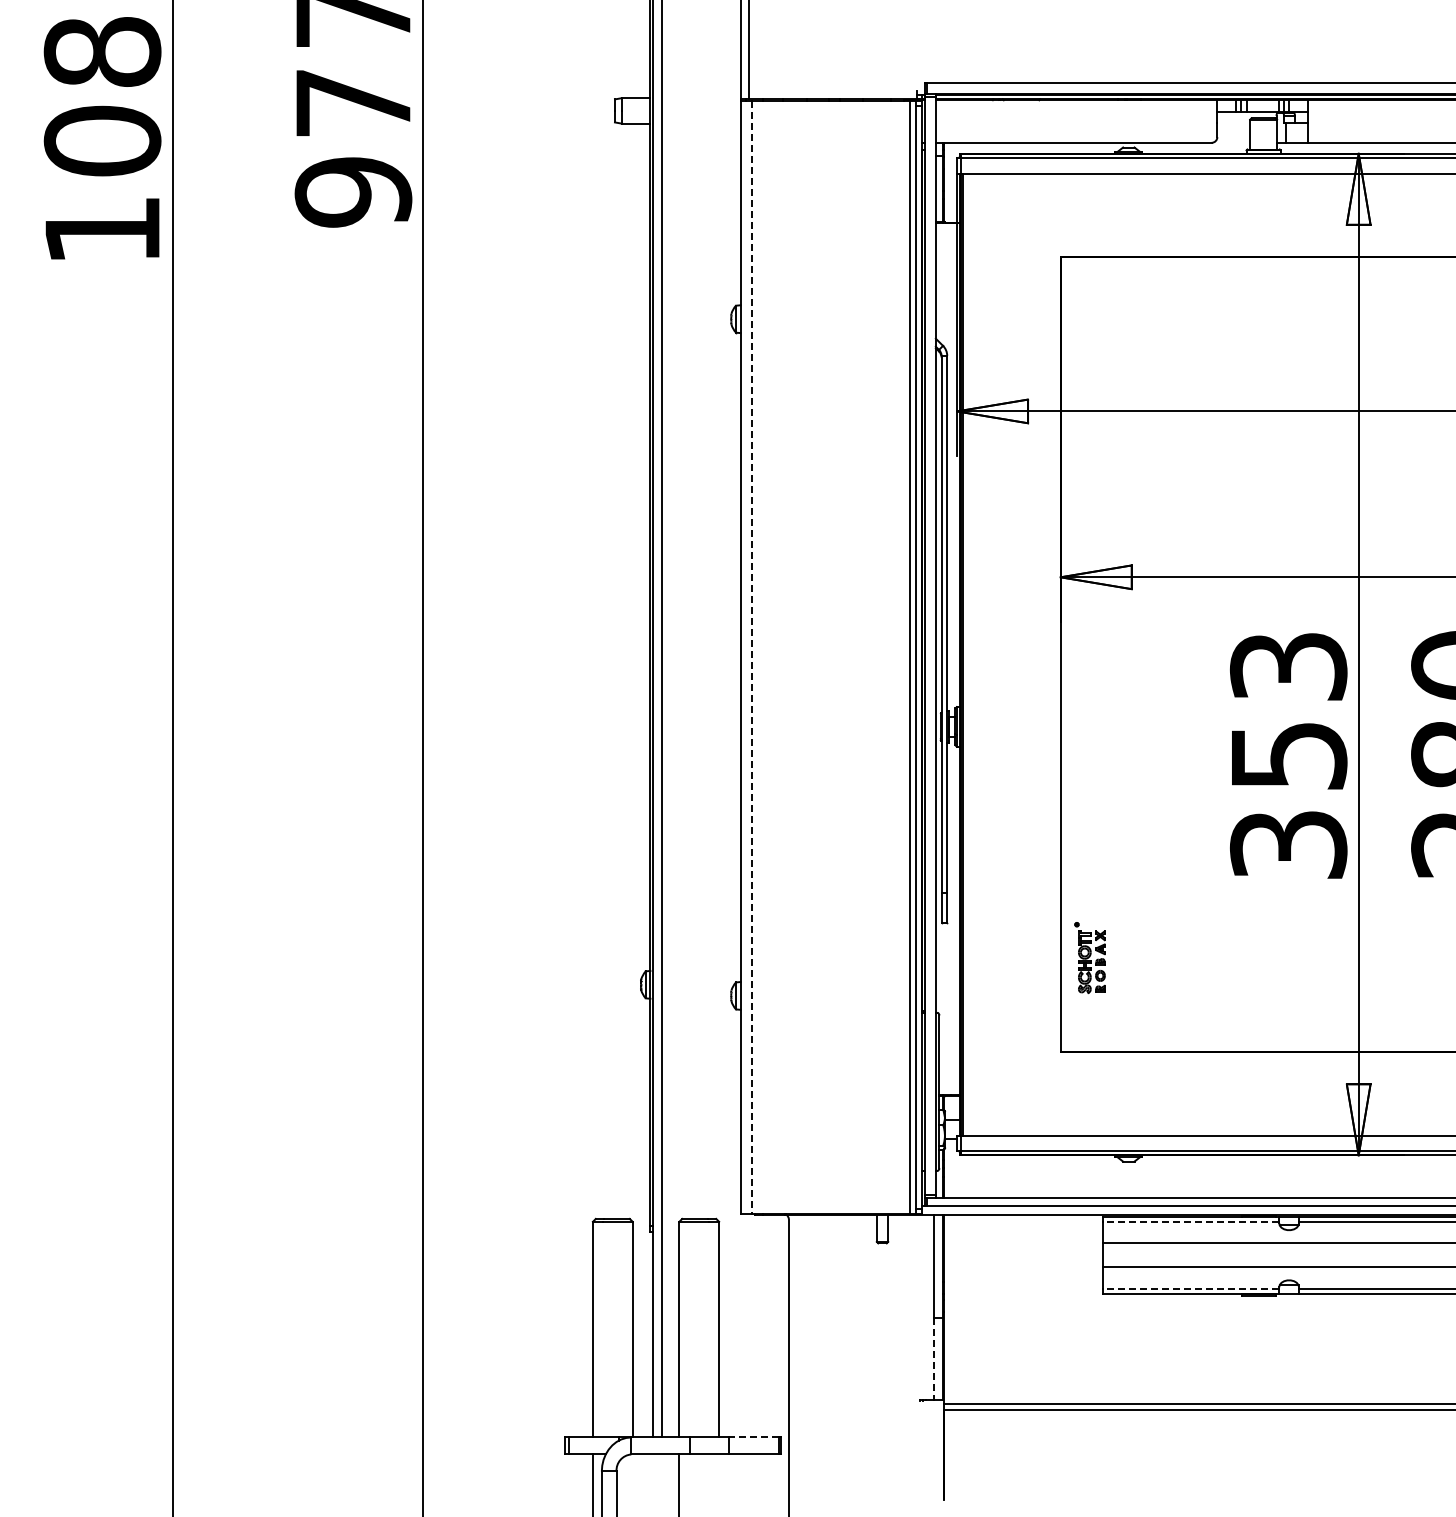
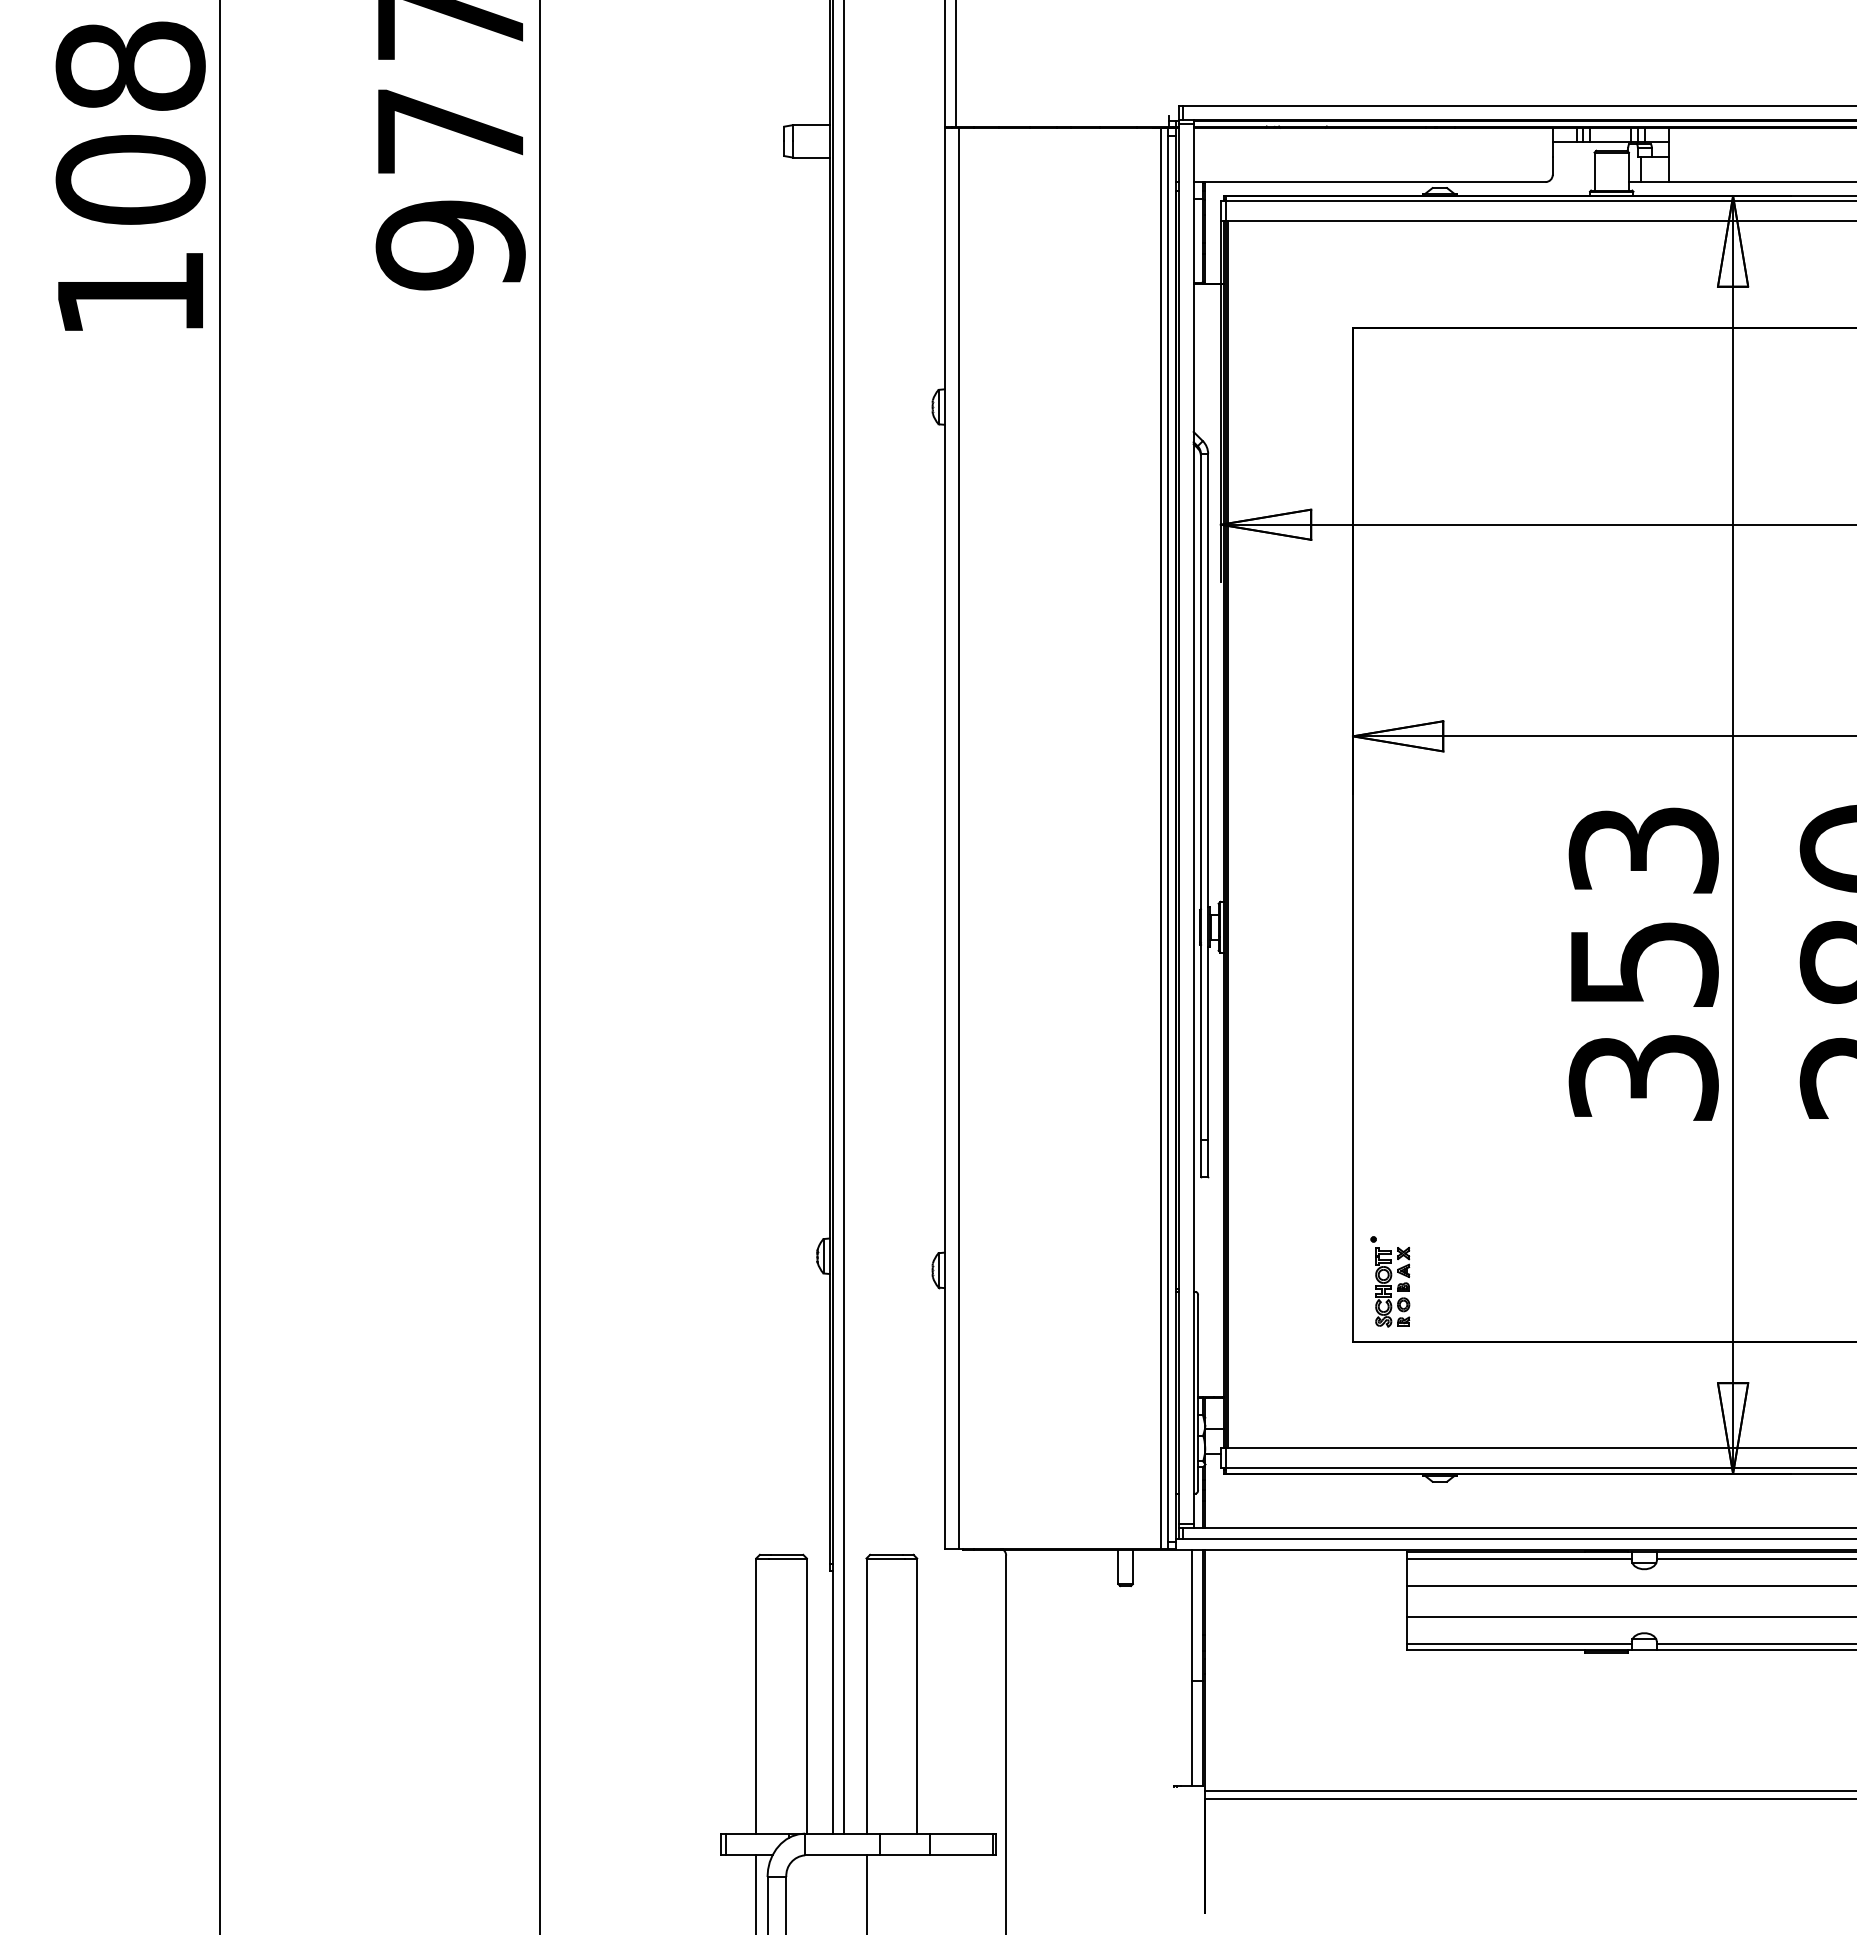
line: (752, 657) -> (959, 838), dashed -> solid
part: (1089, 958) -> (1389, 1282), moved
line: (1191, 1221) -> (1519, 1558), dashed -> solid
line: (1191, 1288) -> (1519, 1643), dashed -> solid
line: (934, 1359) -> (1191, 1734), dashed -> solid
line: (753, 1437) -> (961, 1833), dashed -> solid

